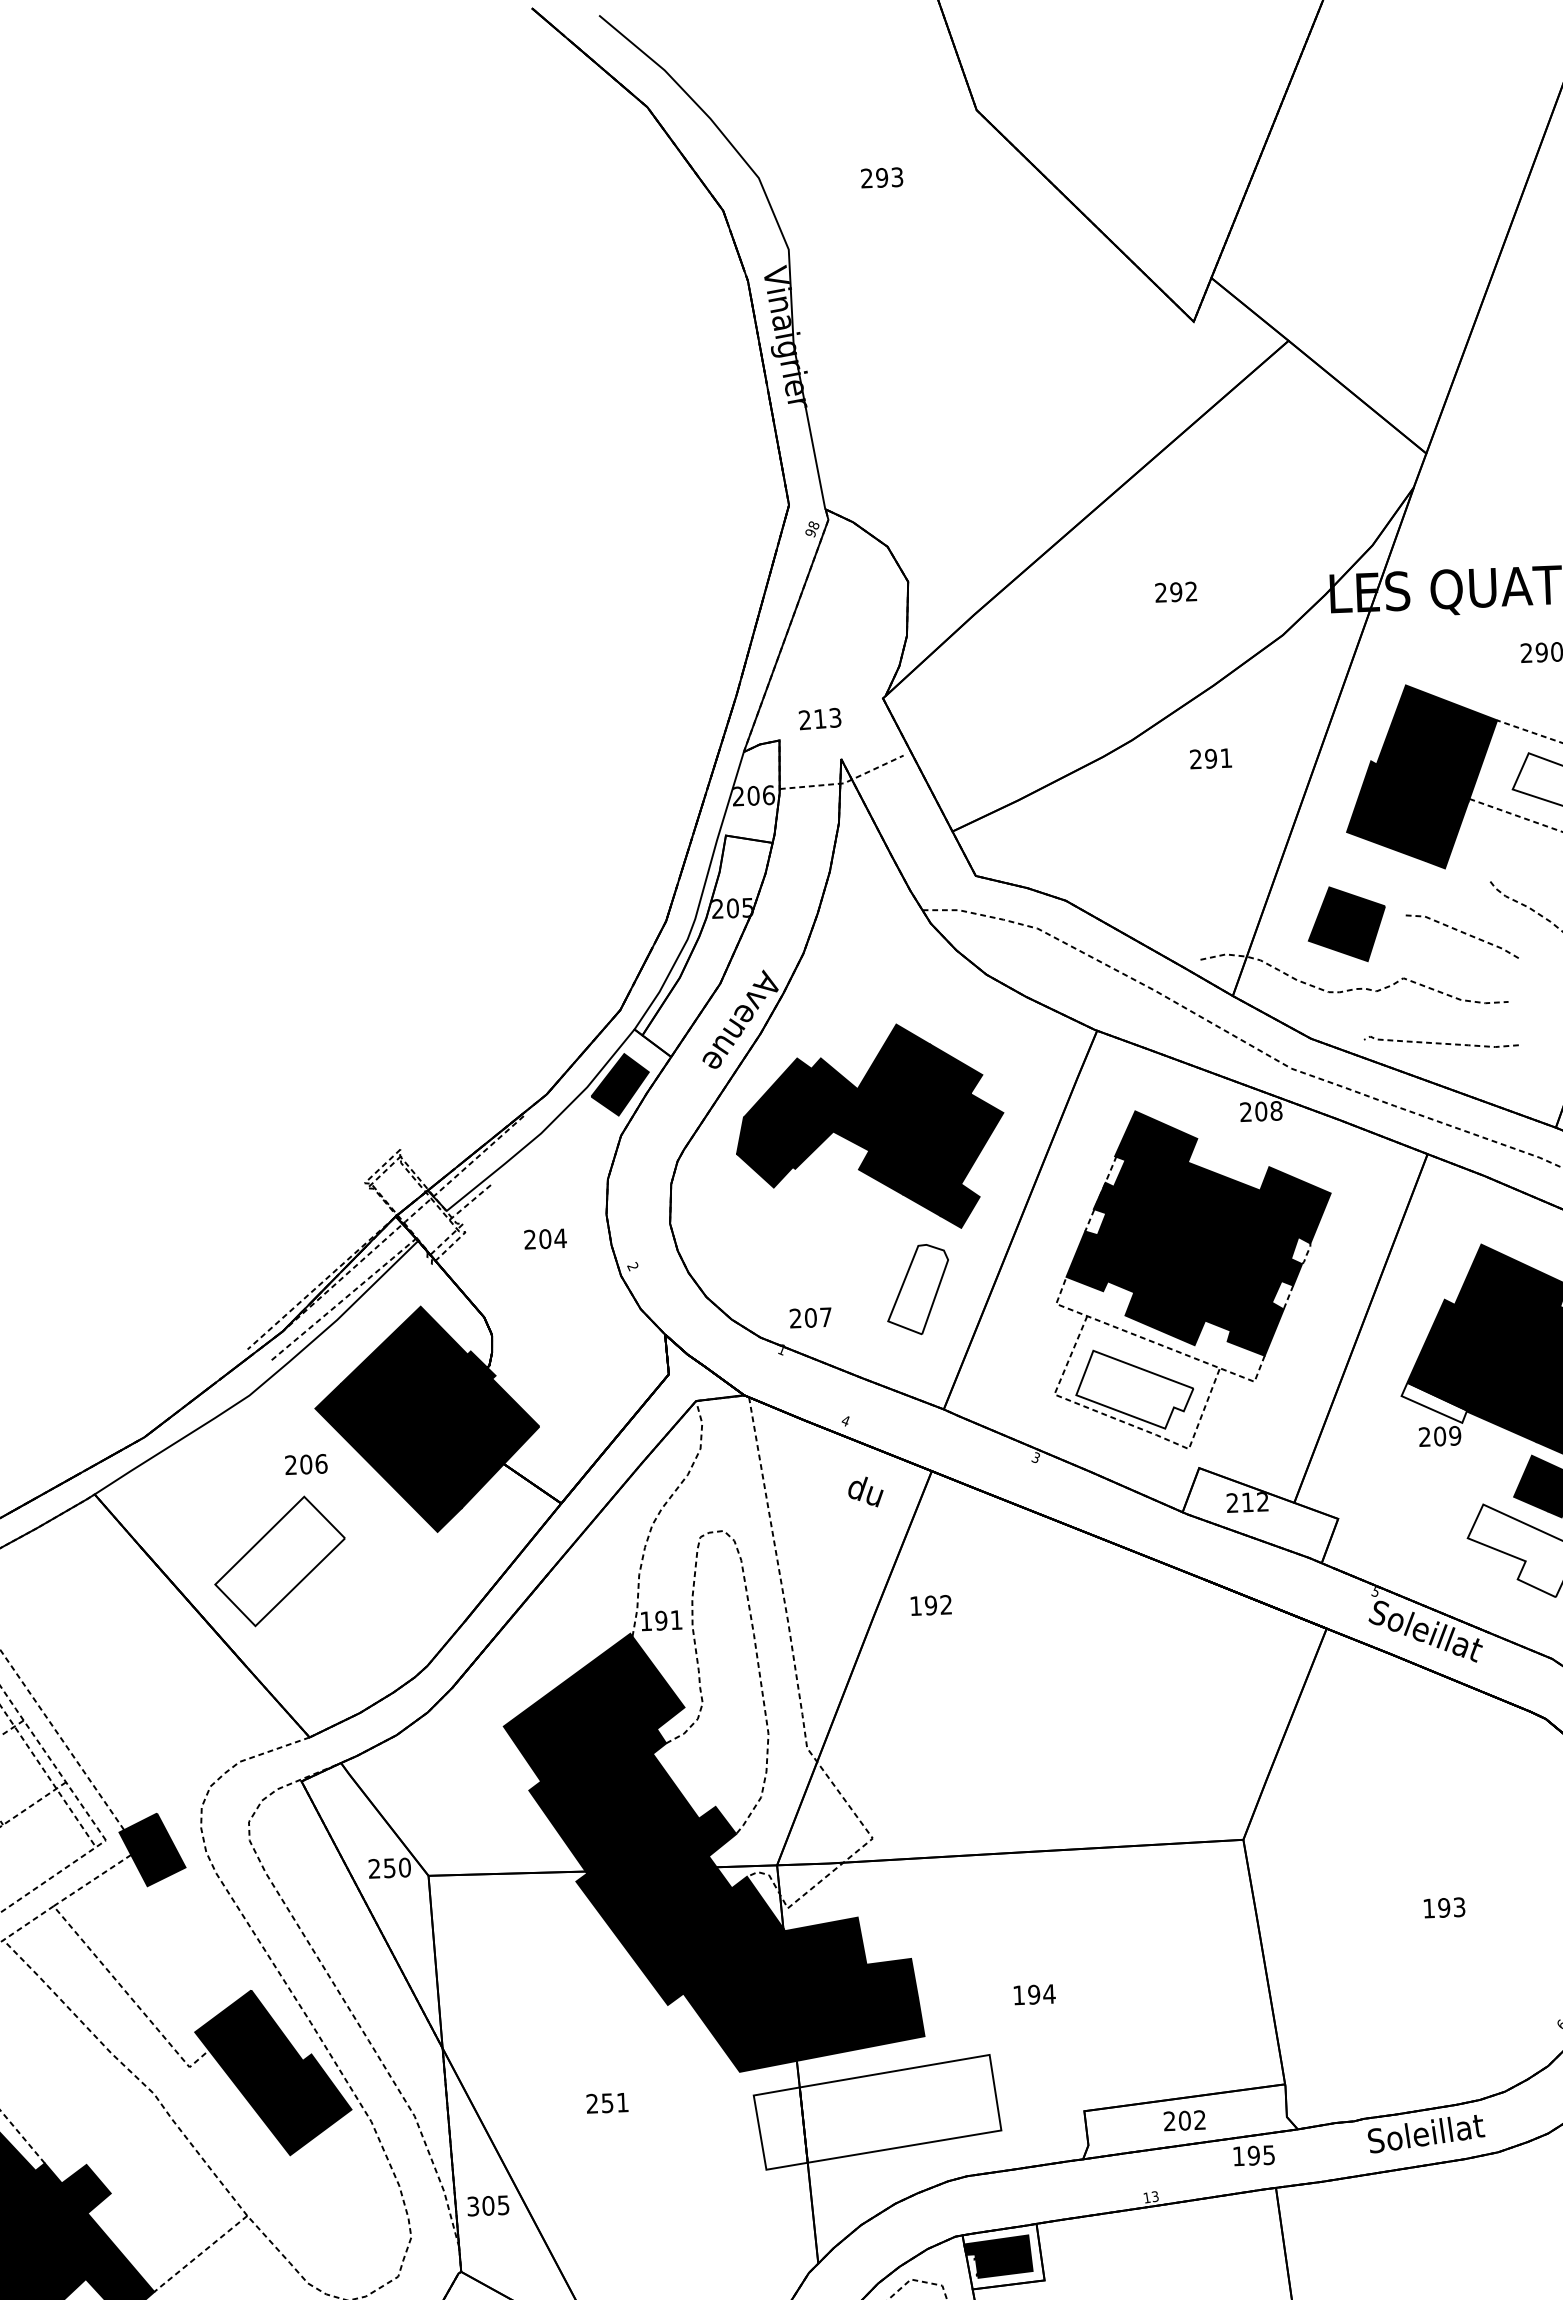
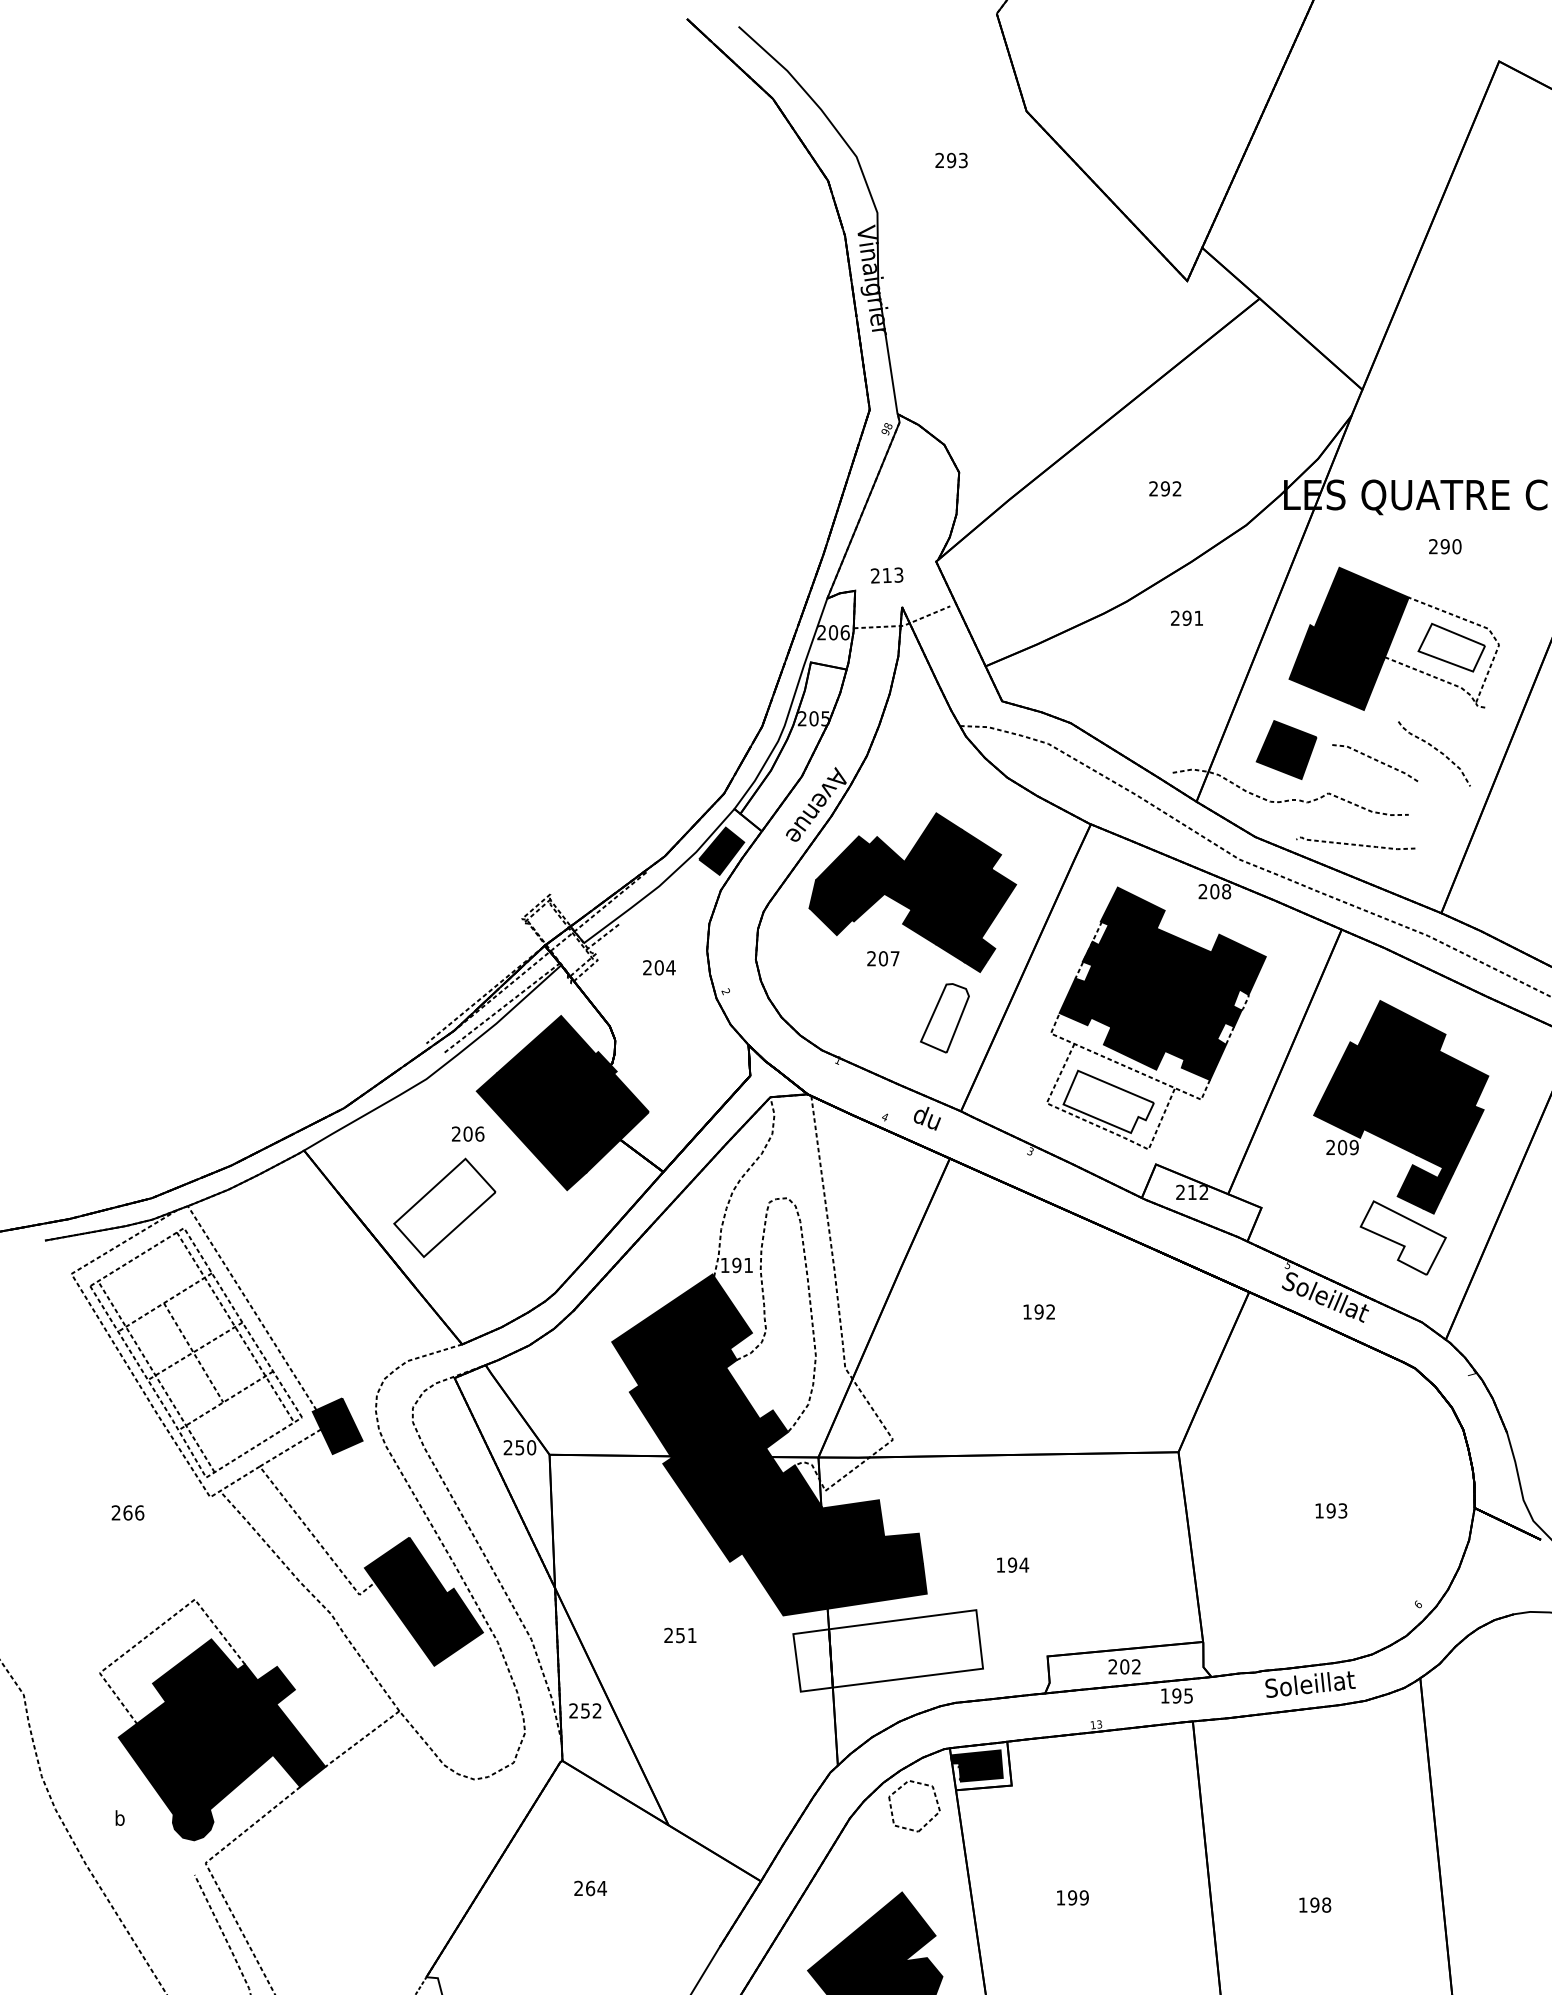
text: (810, 1317) -> (883, 958), moved
fill: (1434, 1402) -> (1339, 1121), added
text: (865, 1491) -> (927, 1118), moved
text: (930, 1604) -> (1038, 1311), moved
text: (488, 2205) -> (585, 1710), 305 -> 252

